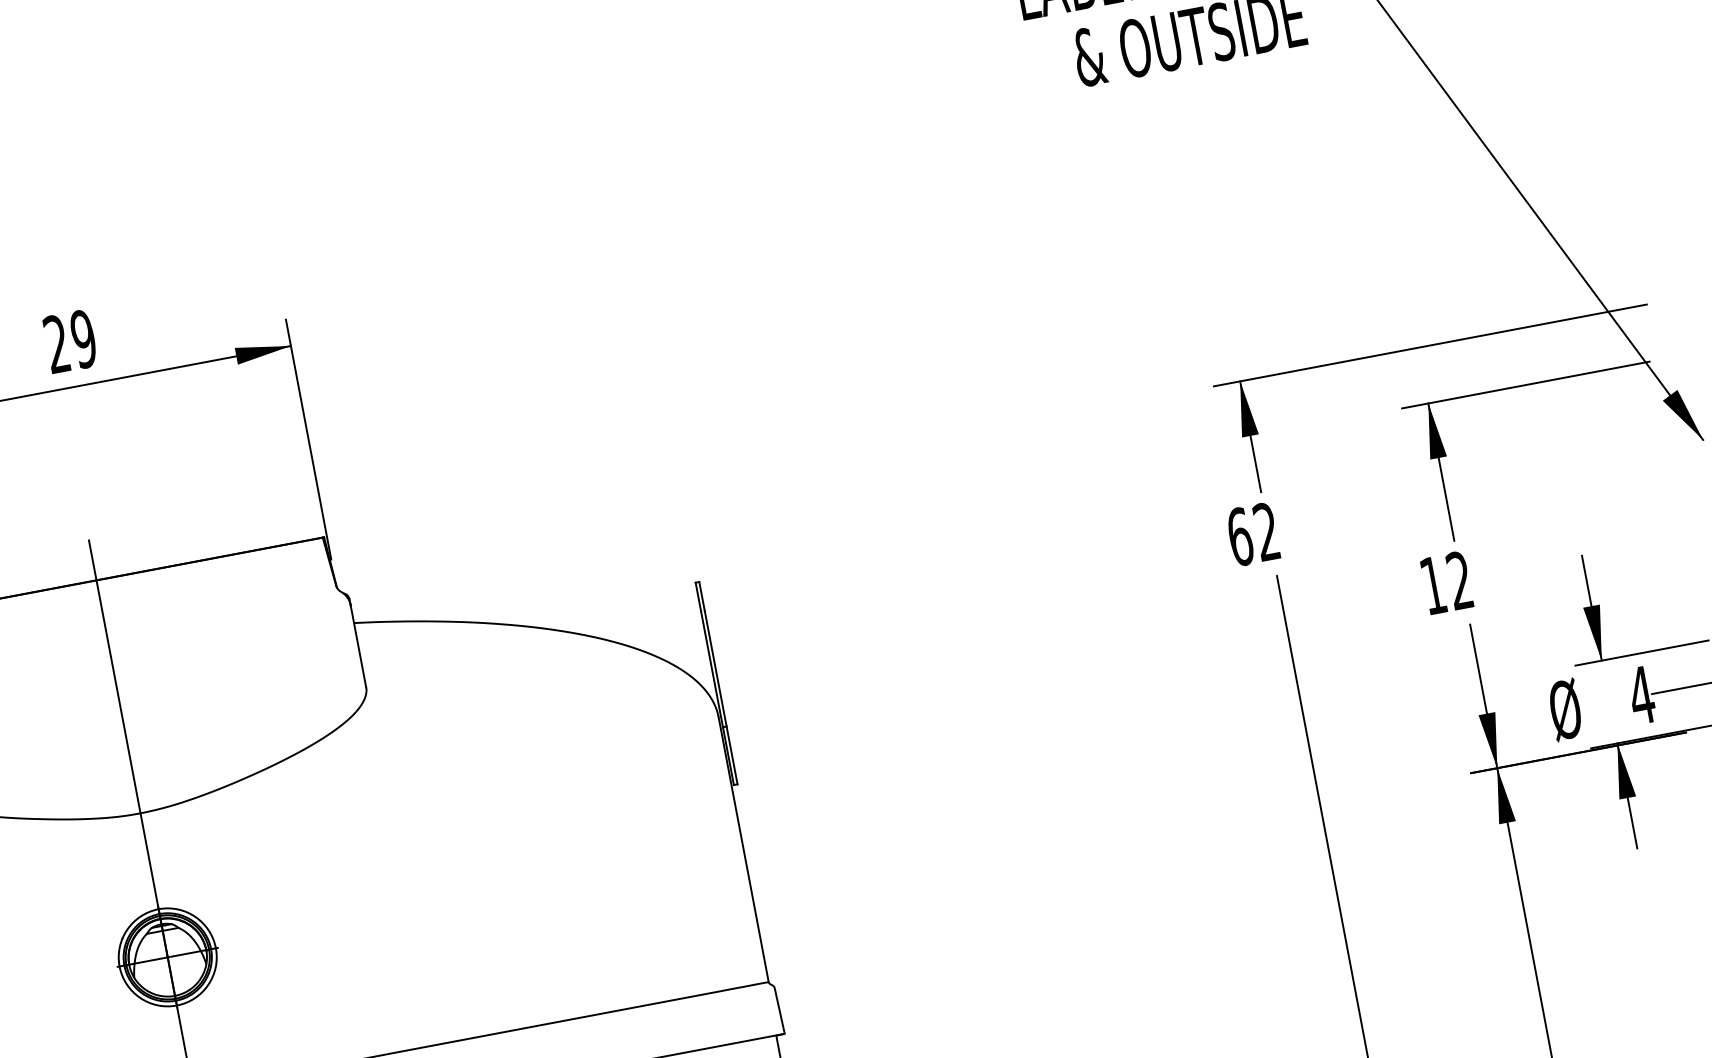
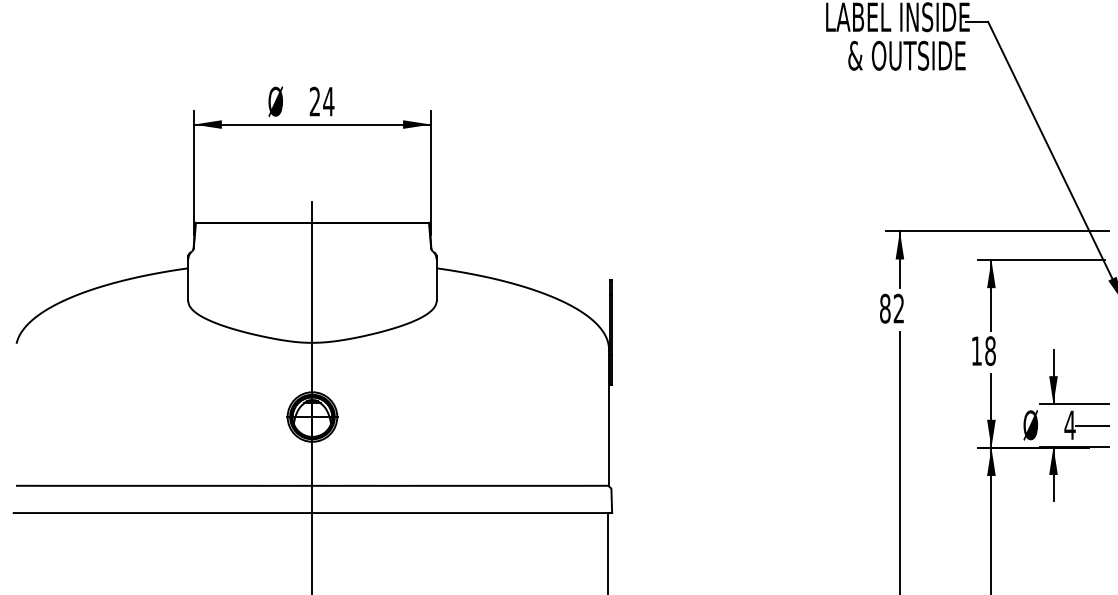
text: (83, 338) -> (328, 101), 29 -> 24
text: (1240, 536) -> (885, 308), 62 -> 82
text: (1460, 581) -> (990, 351), 12 -> 18

